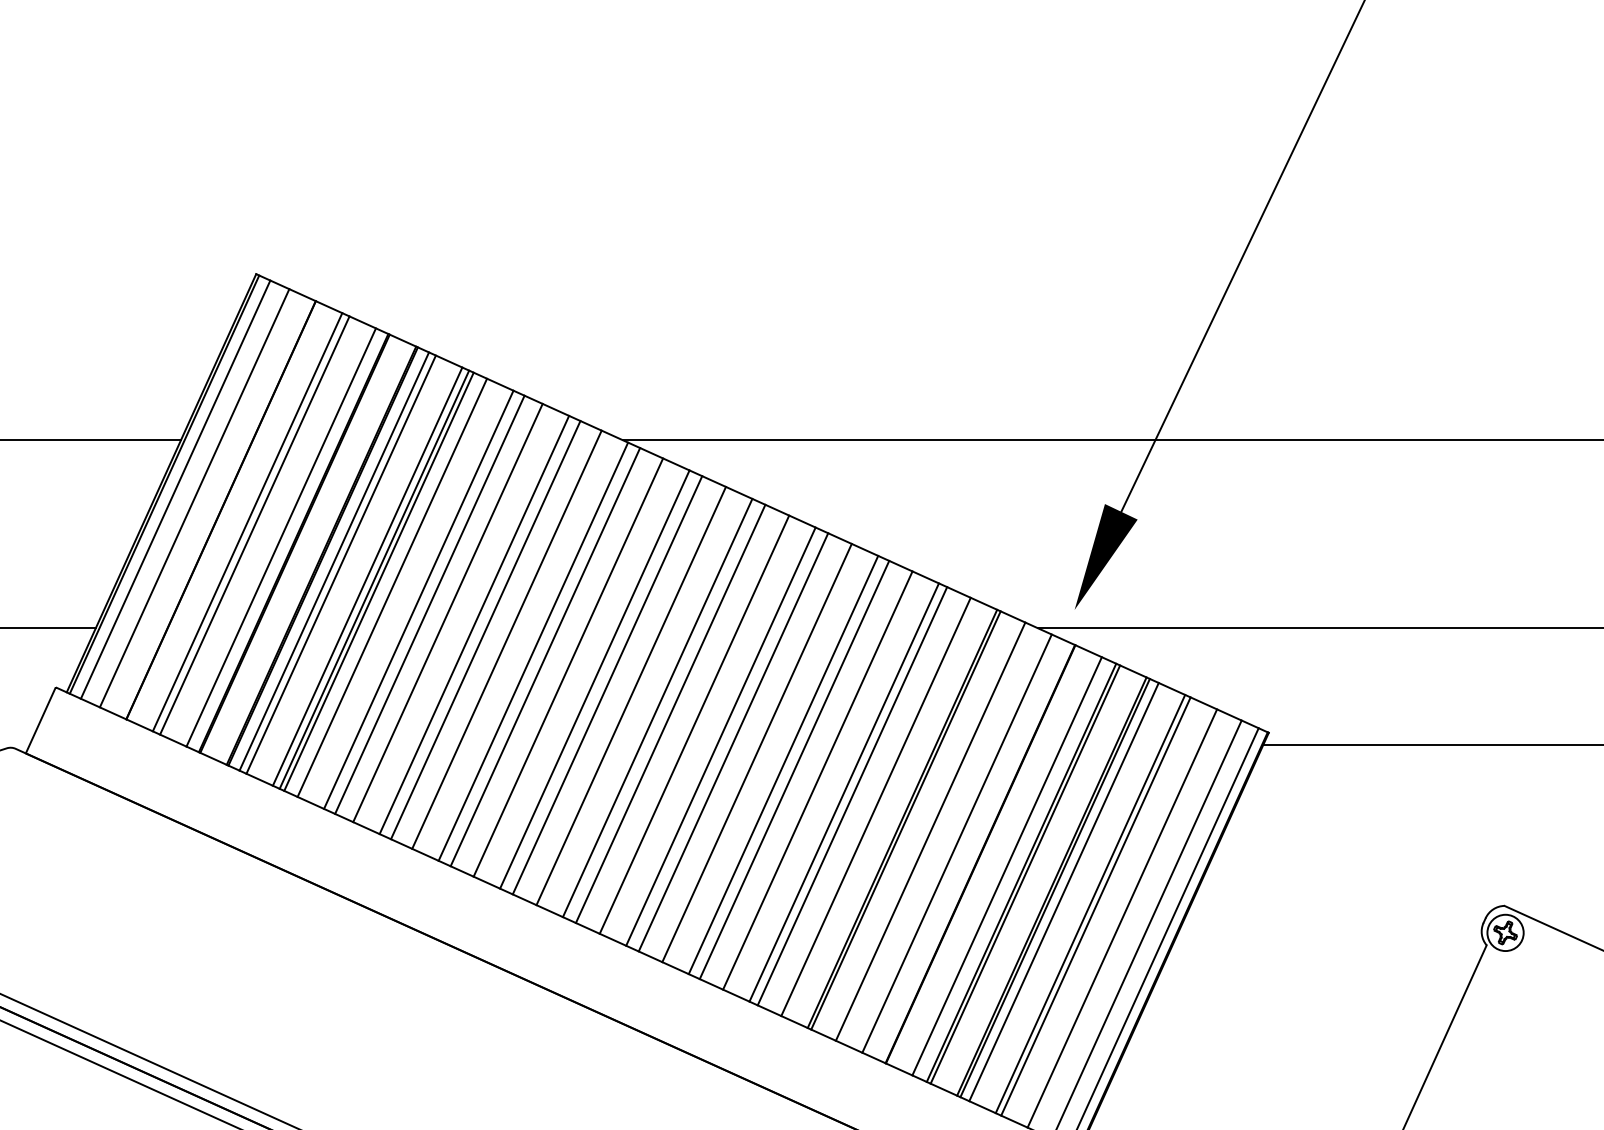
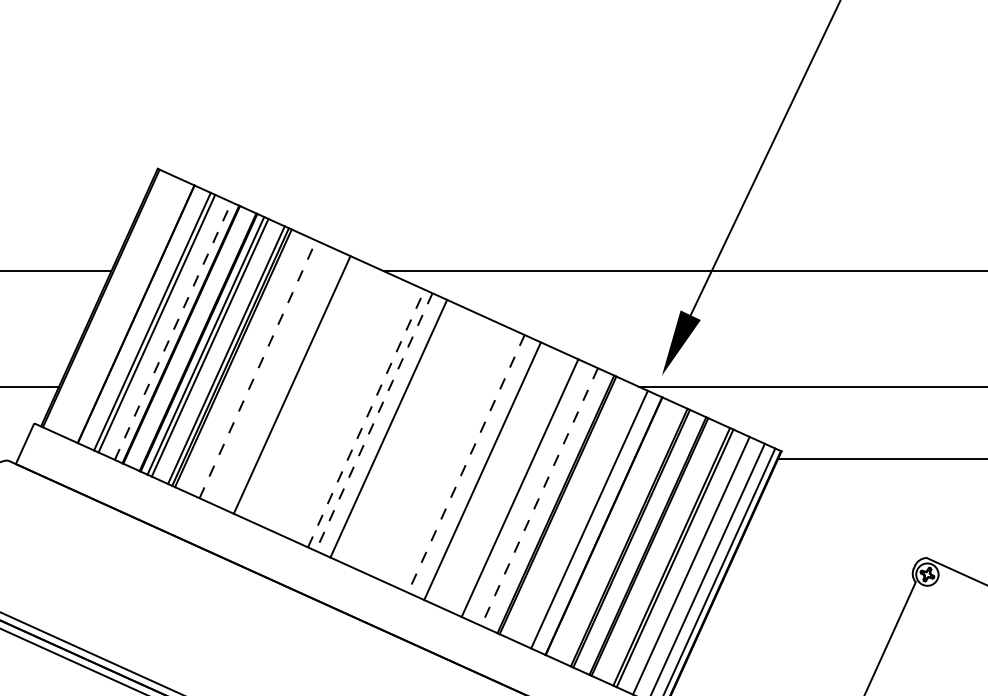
line: (174, 489) -> (107, 301), removed
line: (194, 497) -> (119, 306), removed
line: (281, 536) -> (173, 330), solid -> dashed
line: (392, 586) -> (241, 361), removed
line: (419, 598) -> (258, 368), solid -> dashed
line: (429, 604) -> (264, 372), removed
line: (447, 612) -> (275, 377), removed
line: (484, 629) -> (298, 387), removed
line: (505, 638) -> (311, 393), removed
line: (533, 651) -> (328, 401), removed
line: (544, 656) -> (335, 404), removed
line: (567, 668) -> (349, 411), removed
line: (595, 679) -> (366, 418), solid -> dashed
line: (606, 685) -> (373, 422), solid -> dashed
line: (656, 707) -> (404, 435), removed
line: (669, 713) -> (412, 439), removed
line: (694, 724) -> (427, 446), removed
line: (720, 736) -> (443, 453), removed
line: (733, 742) -> (451, 457), removed
line: (757, 754) -> (466, 464), solid -> dashed
line: (794, 770) -> (489, 474), removed
line: (817, 780) -> (503, 480), removed
line: (851, 796) -> (524, 490), removed
line: (875, 807) -> (539, 497), solid -> dashed
line: (929, 832) -> (572, 512), removed
line: (1007, 866) -> (620, 533), removed
line: (1064, 892) -> (655, 549), removed

